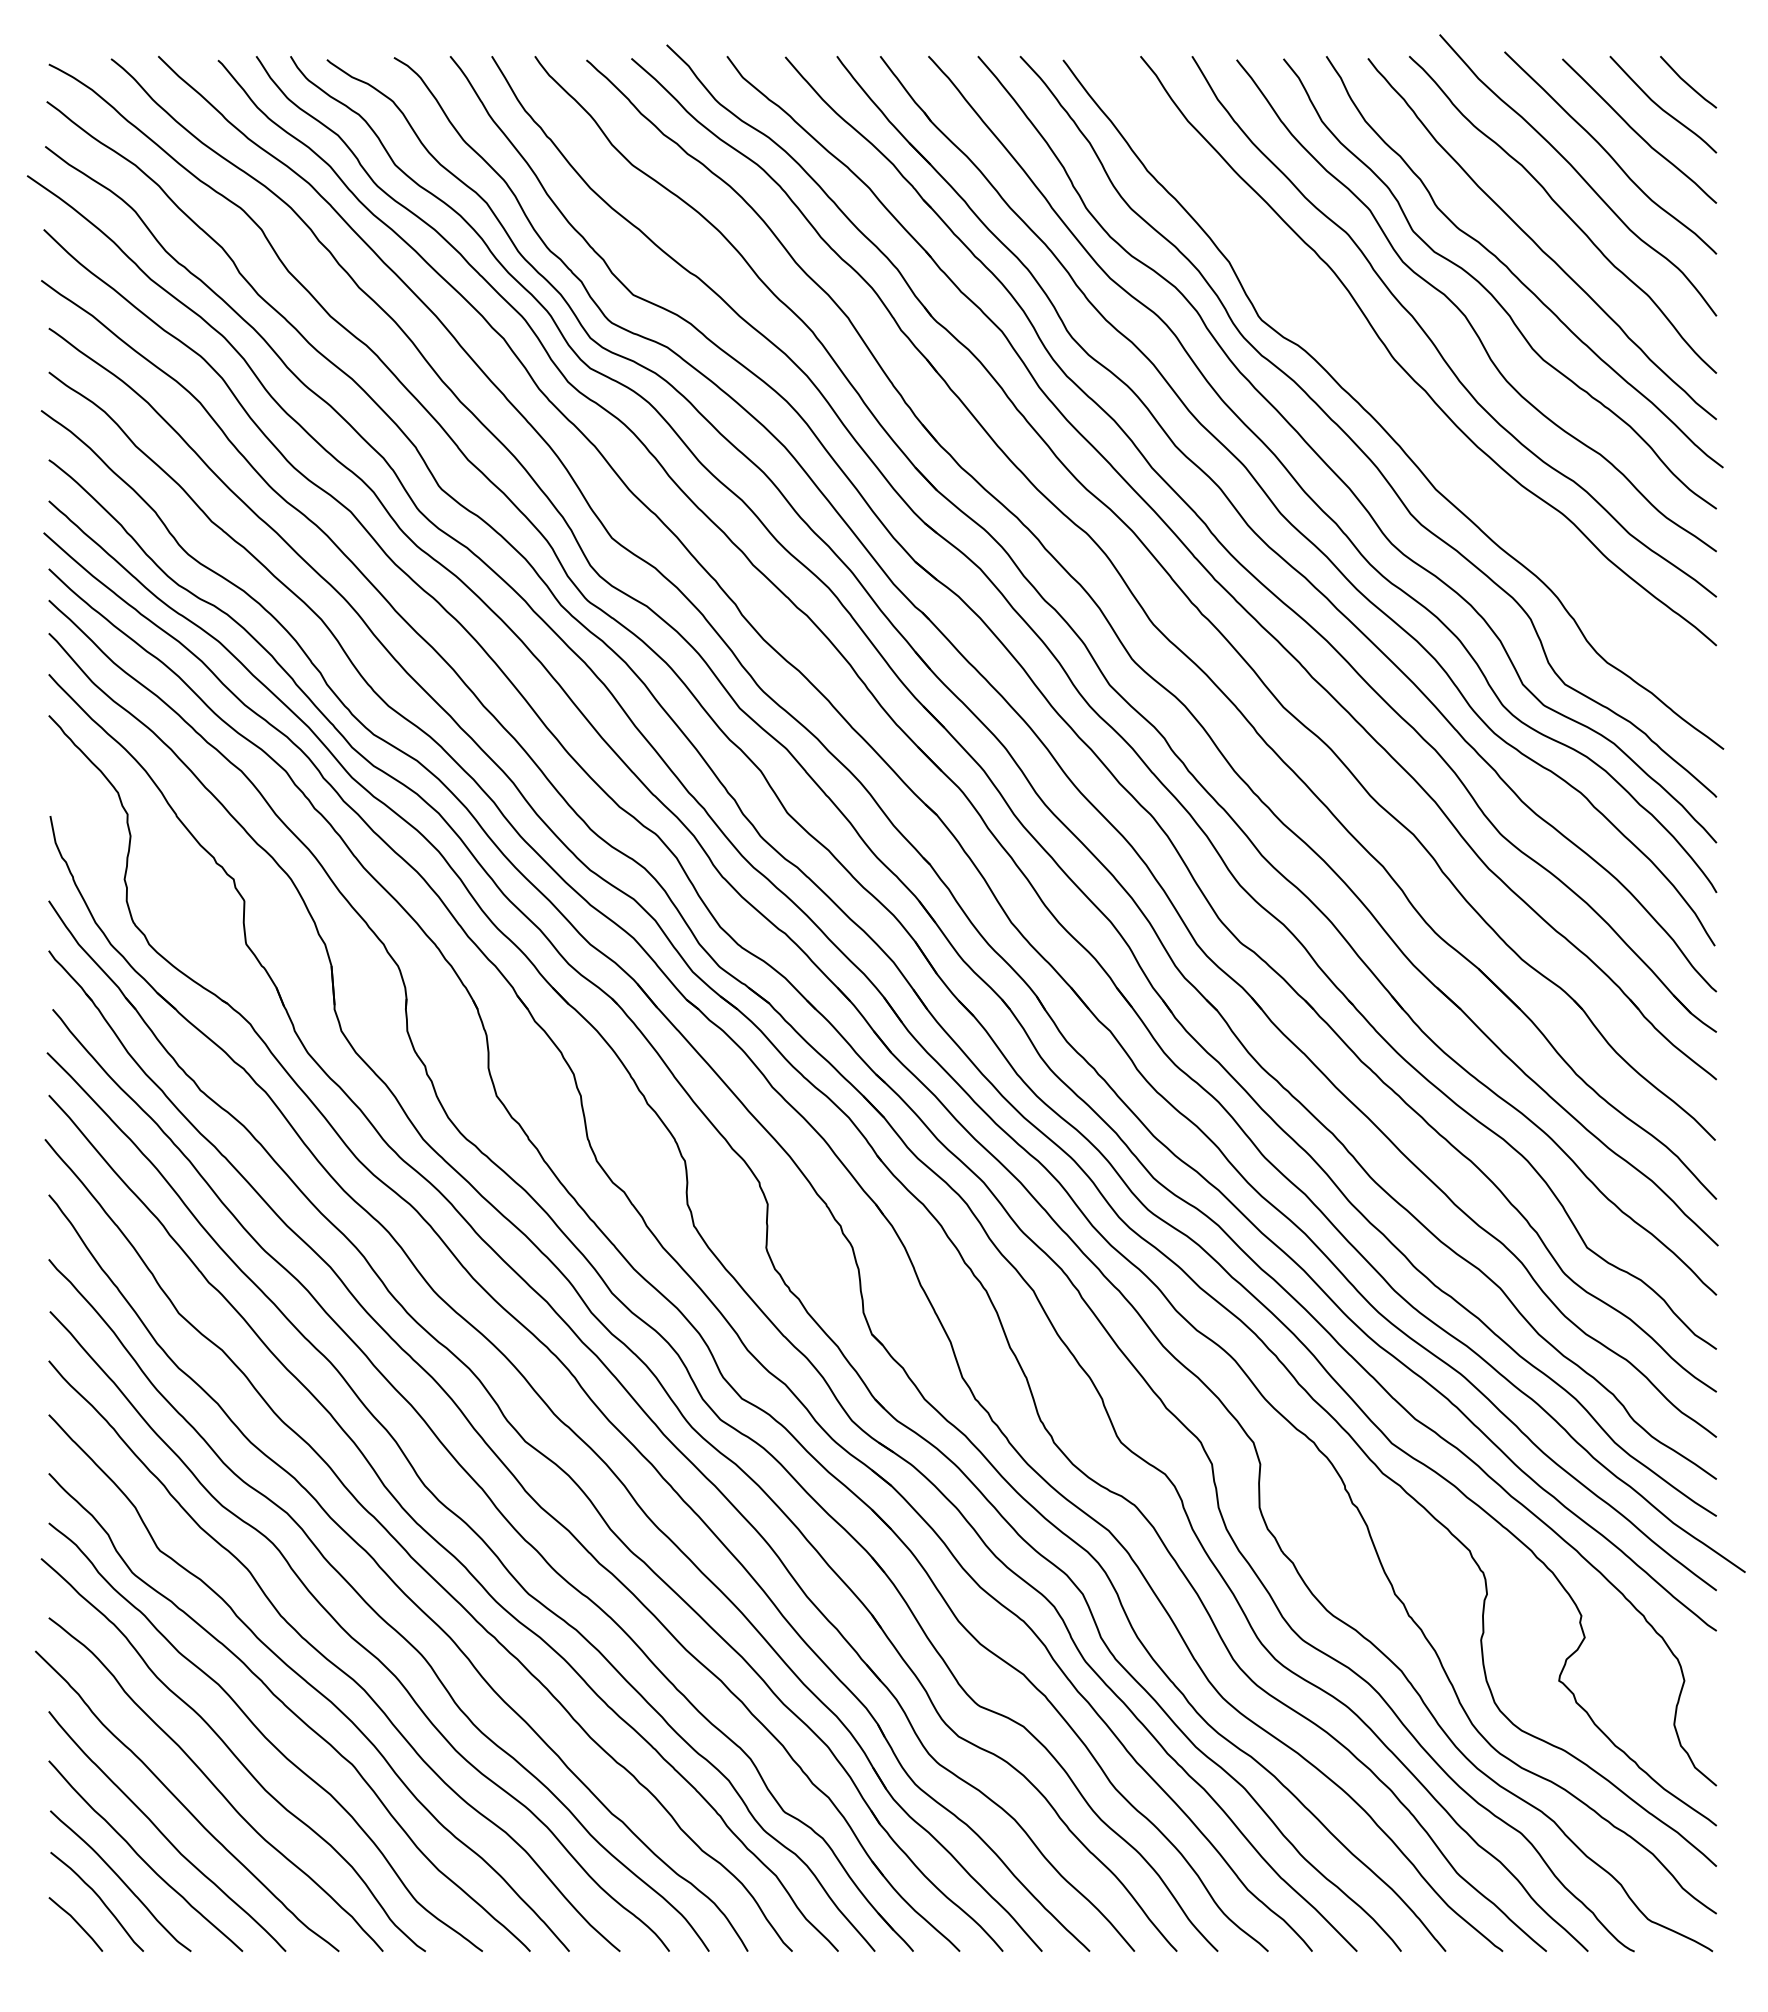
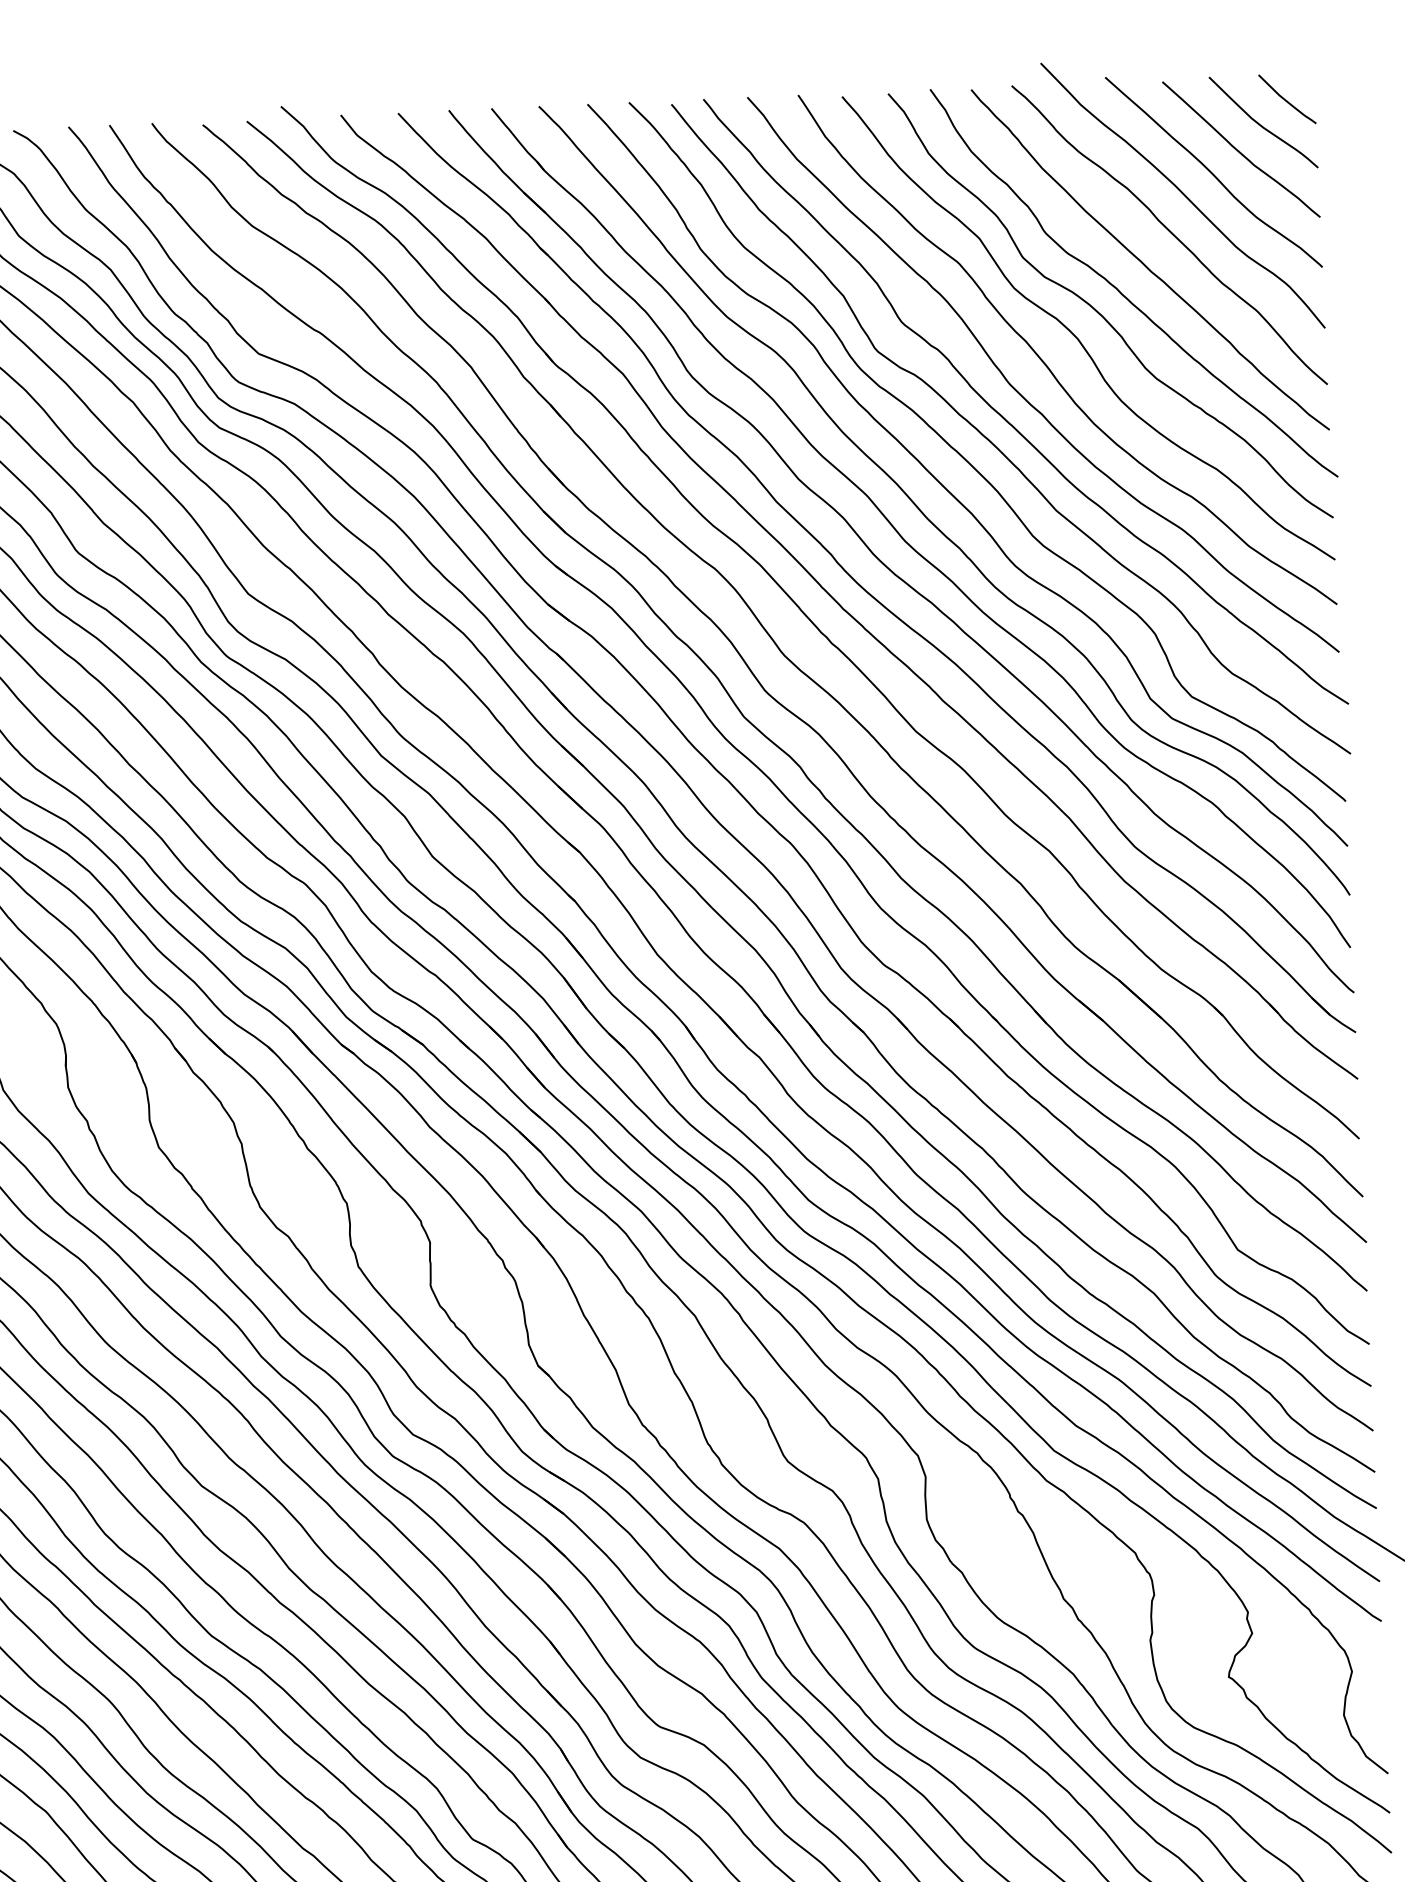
curve: (1388, 393) -> (1005, 418), added

